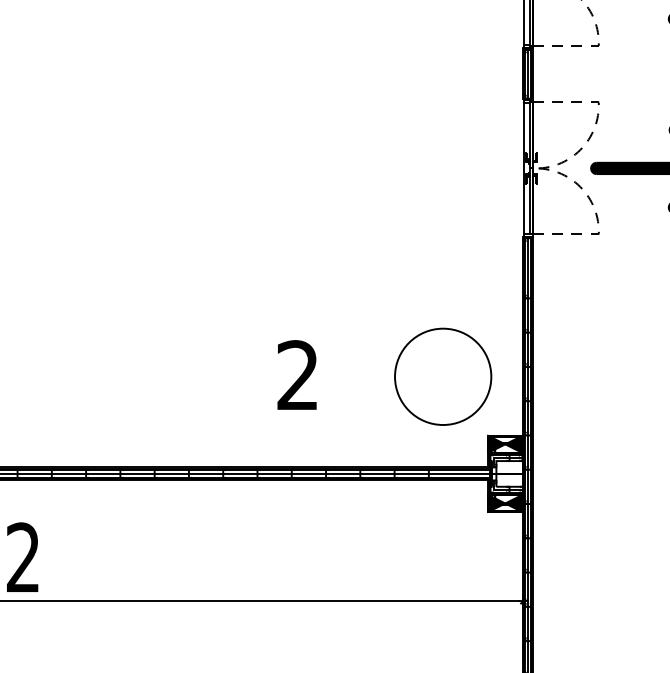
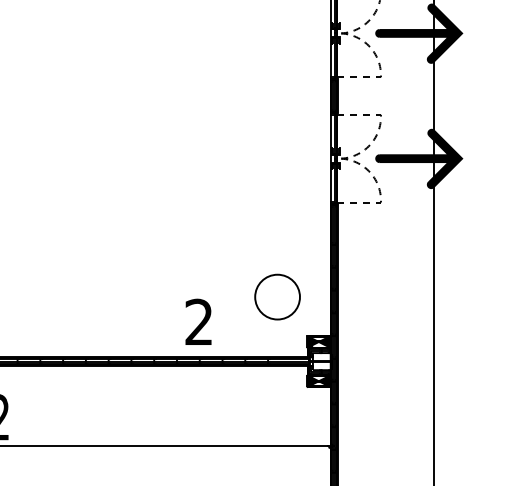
text: (297, 374) -> (198, 321), moved
circle: (443, 377) -> (277, 297), size x0.7

